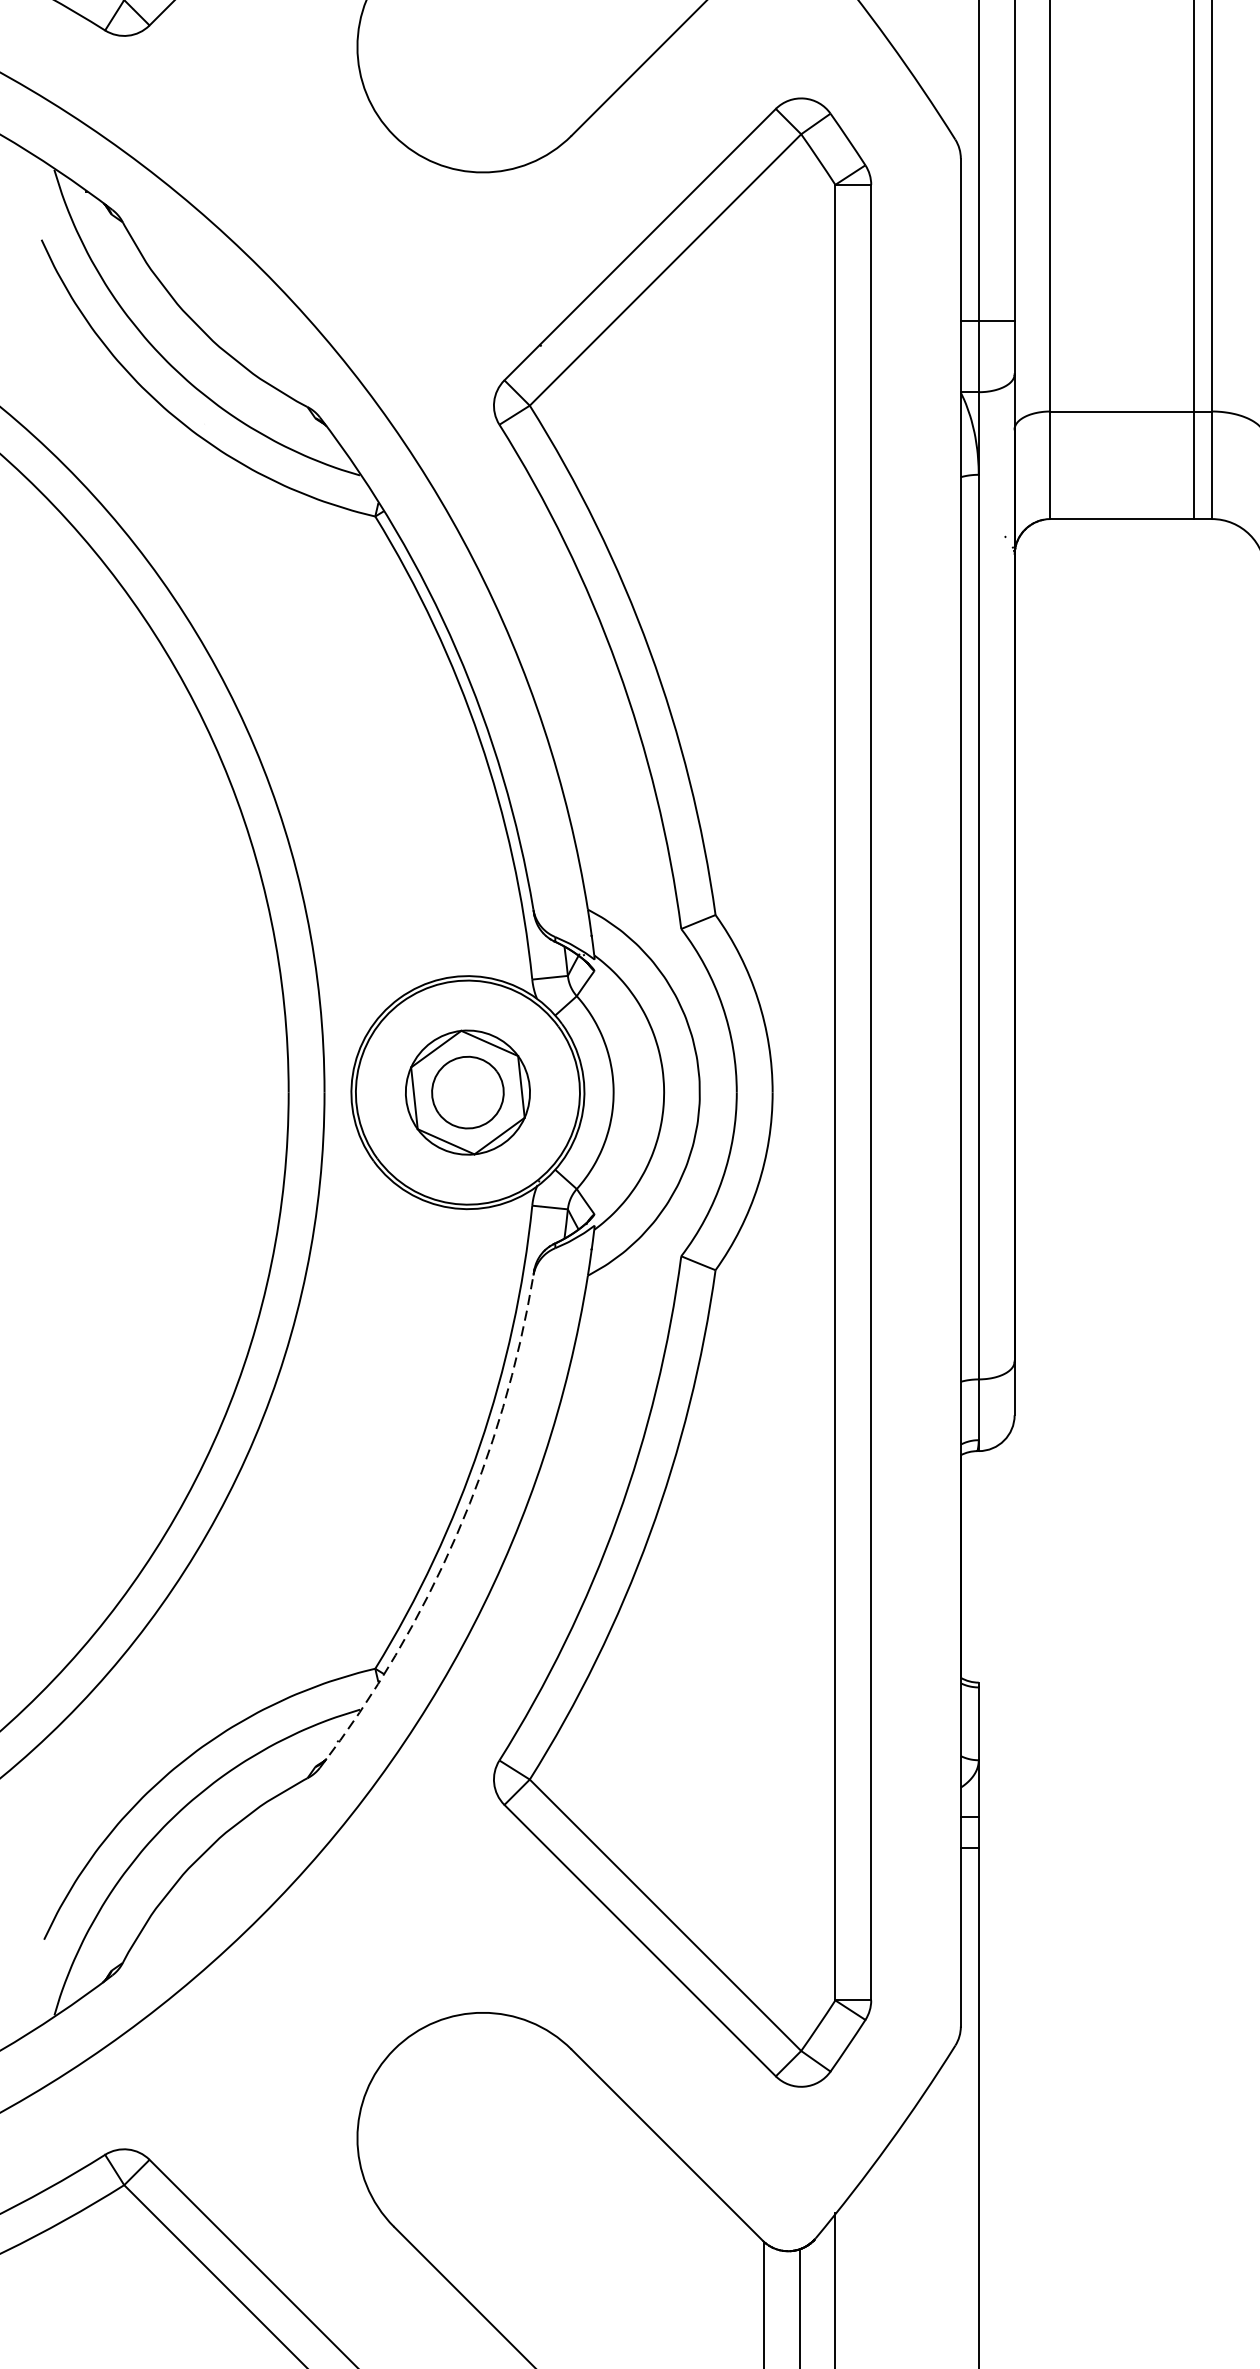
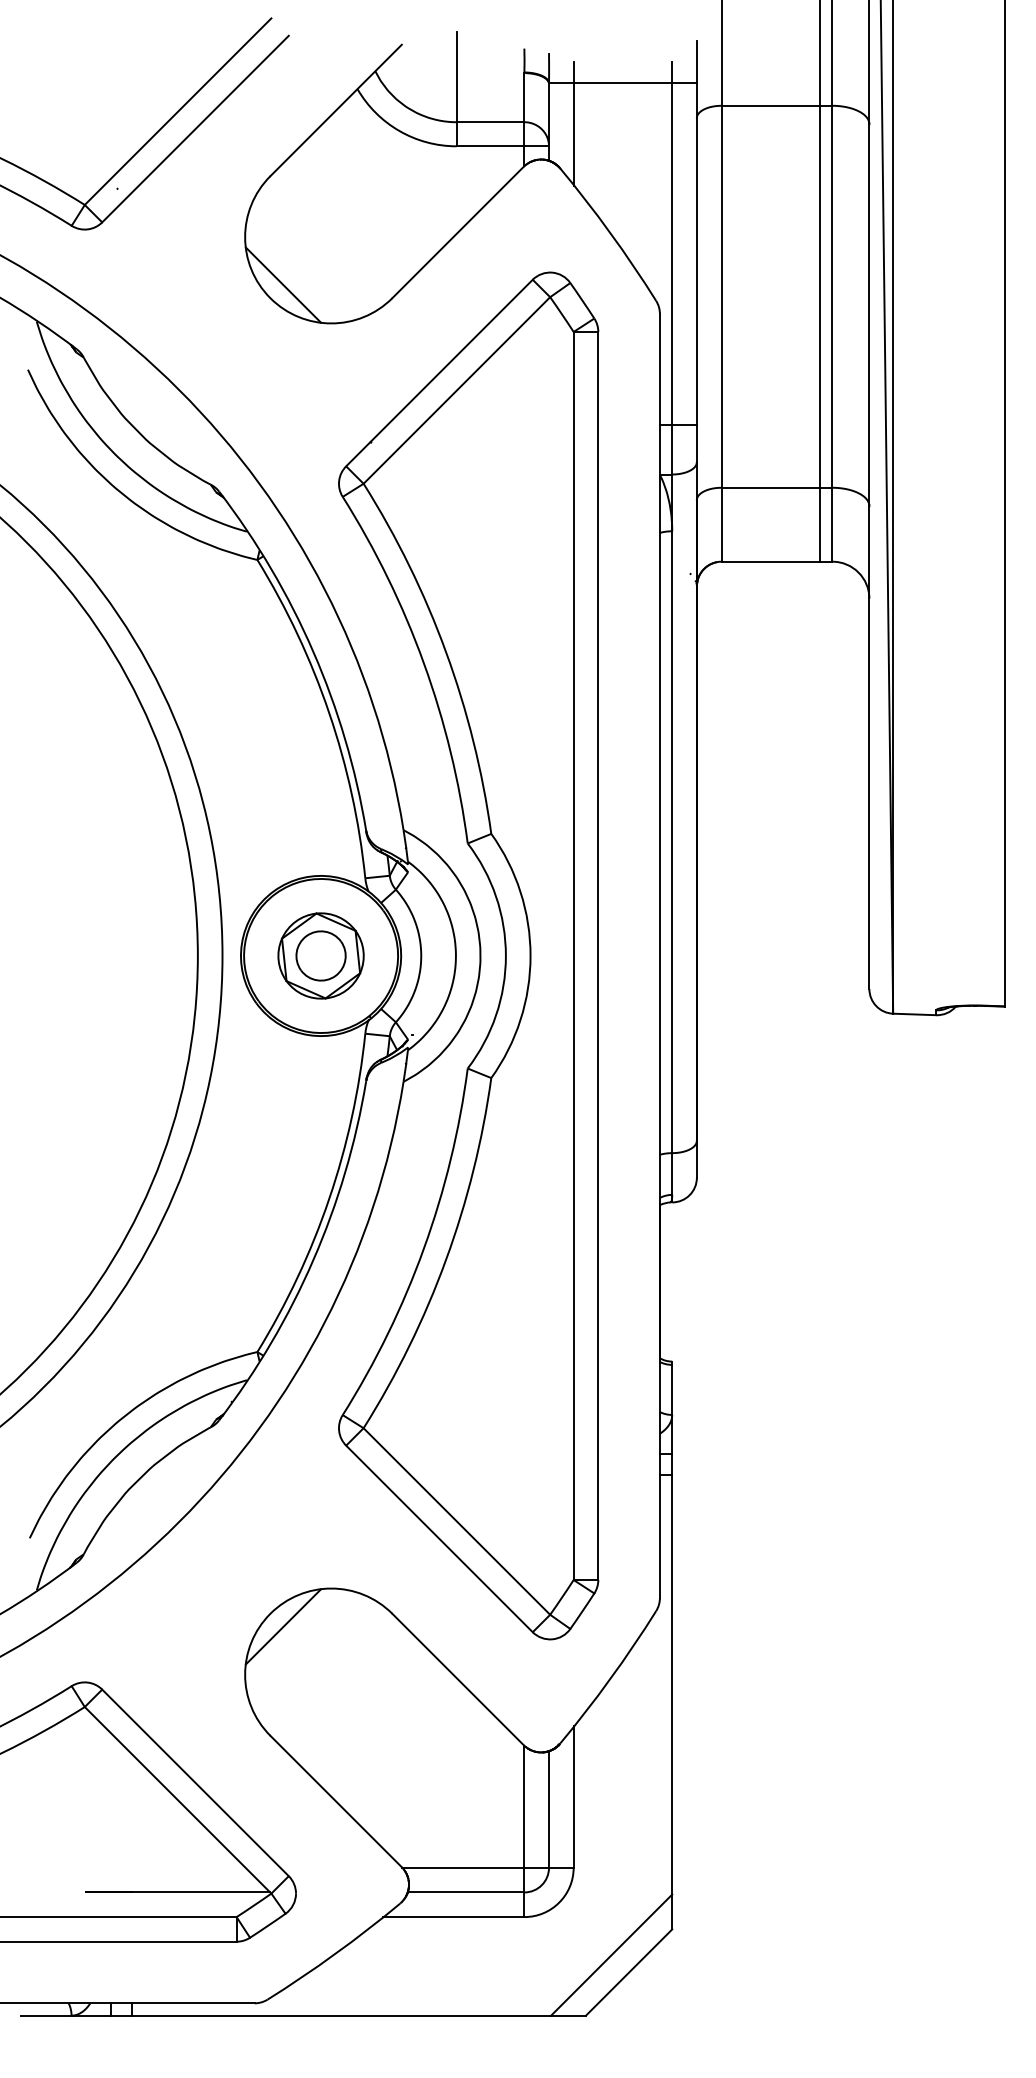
line: (411, 115) -> (282, 284), added
arc: (456, 1534) -> (313, 1259), dashed -> solid
line: (411, 2068) -> (282, 1626), added

